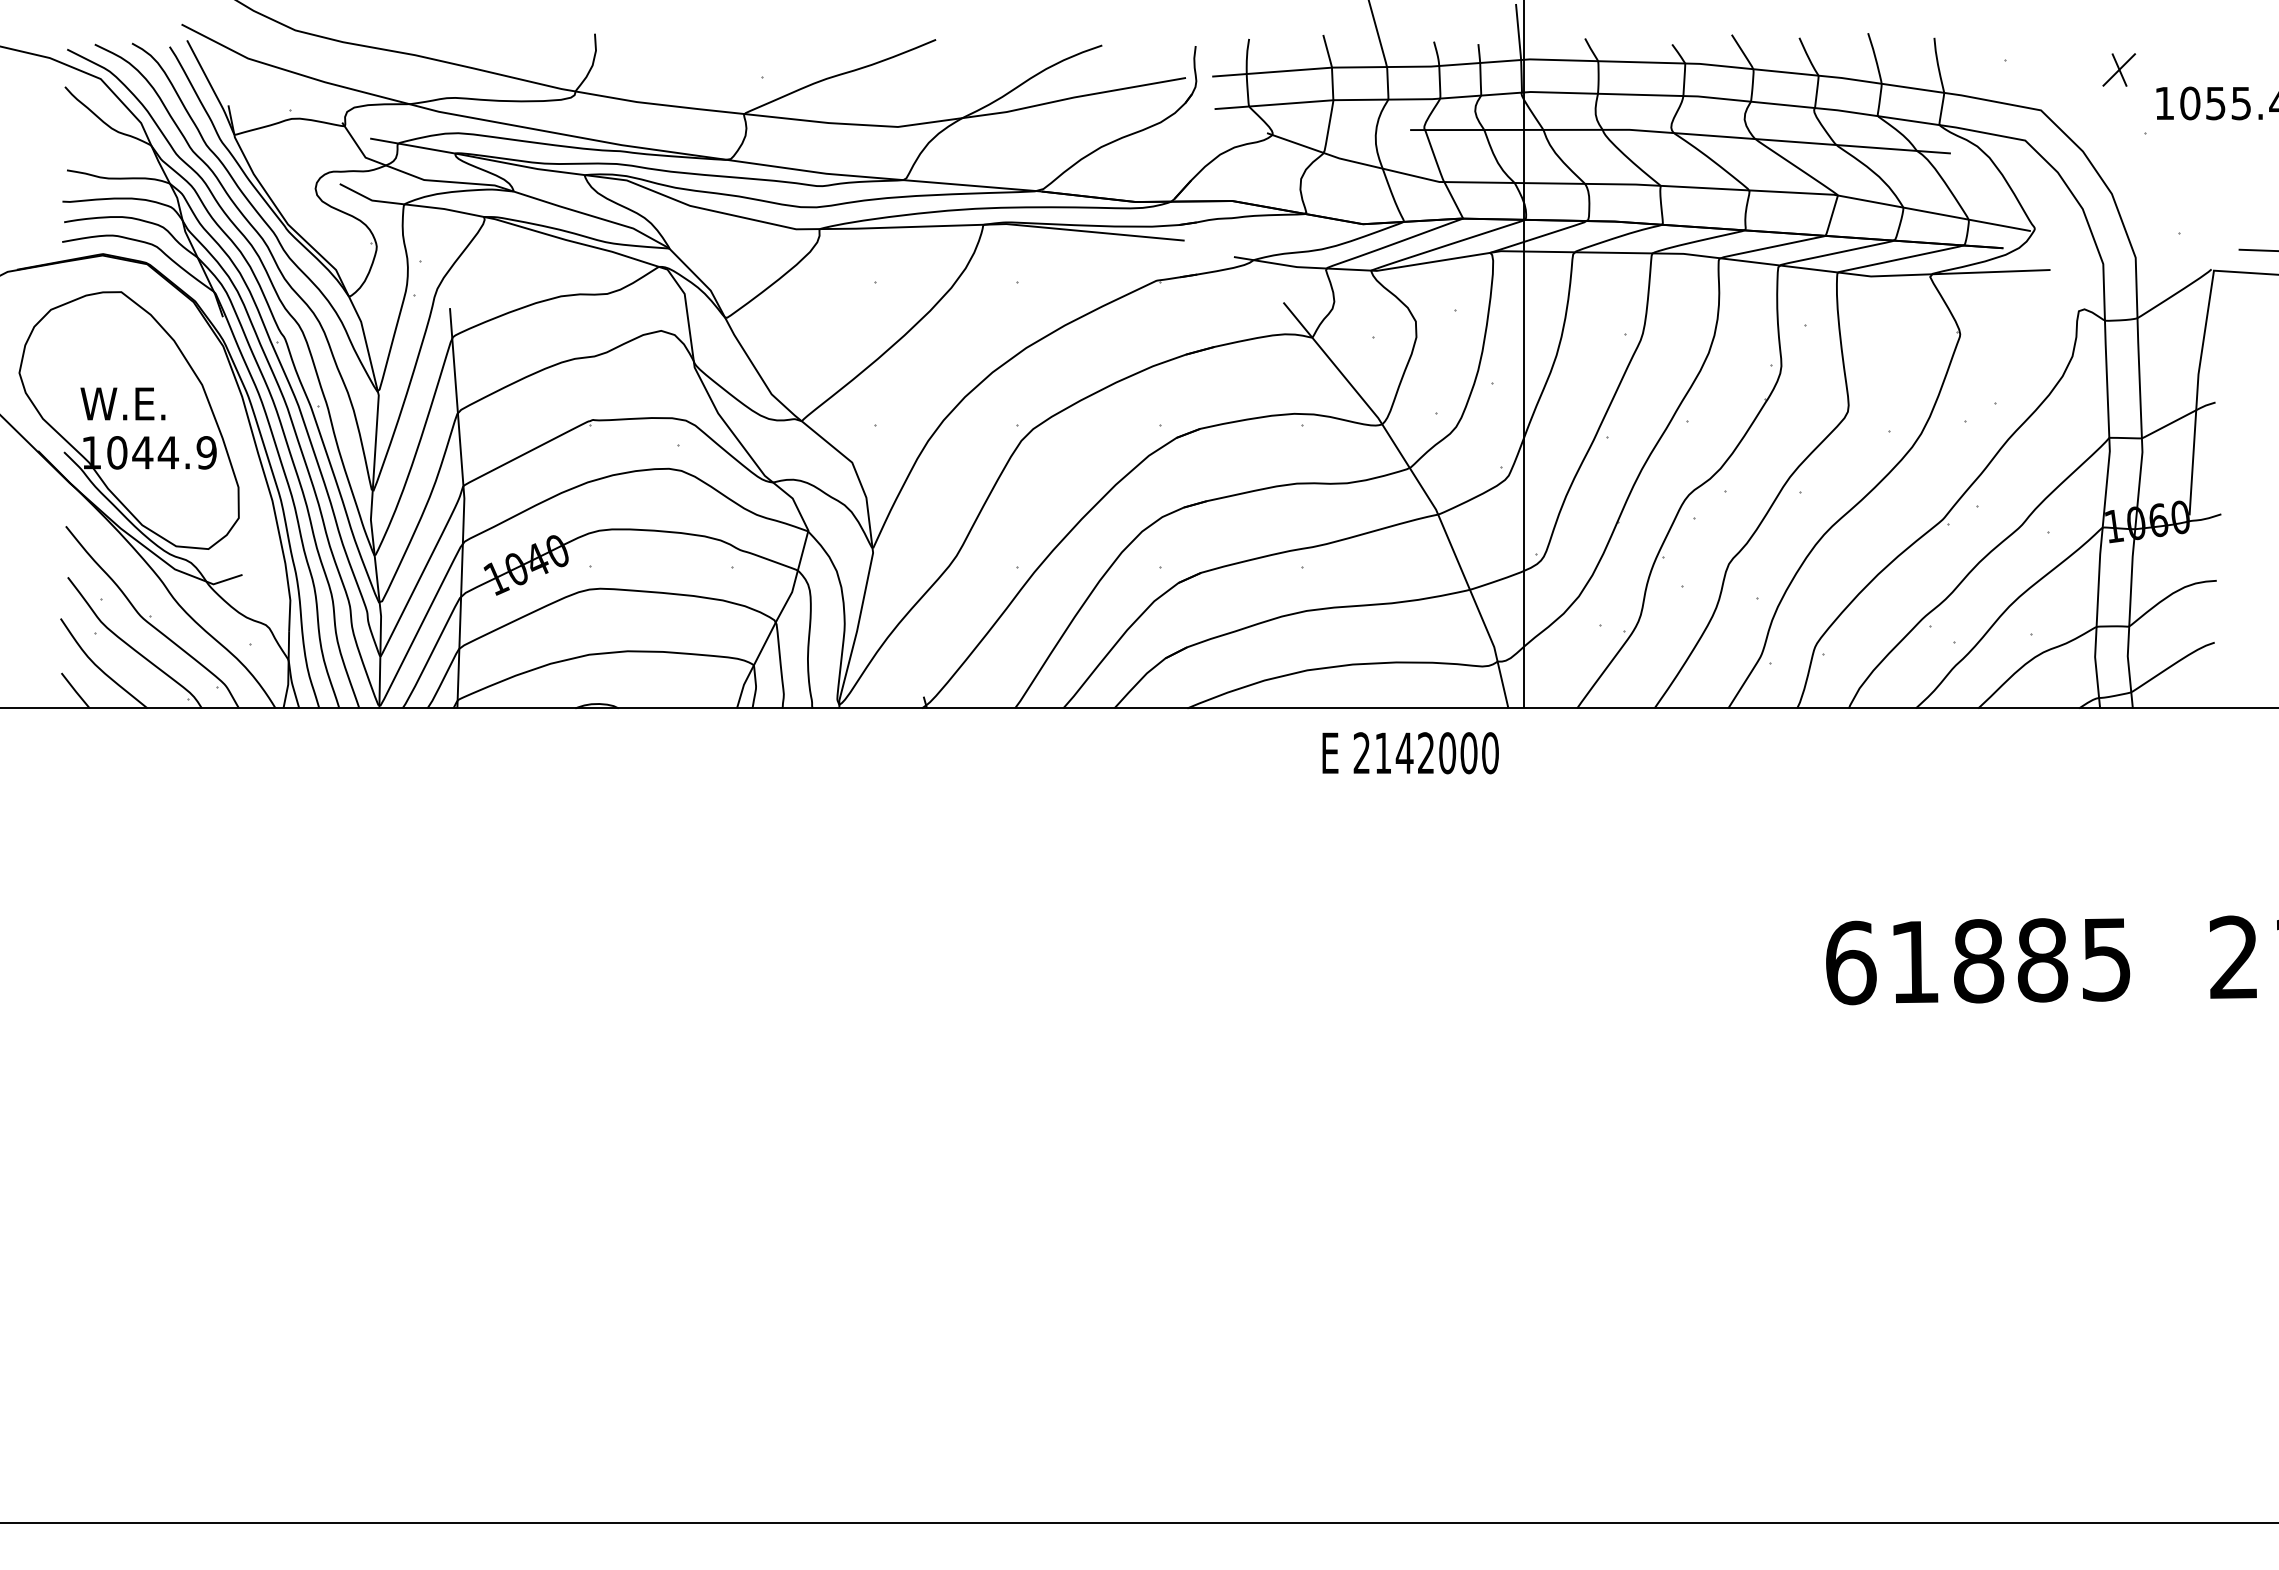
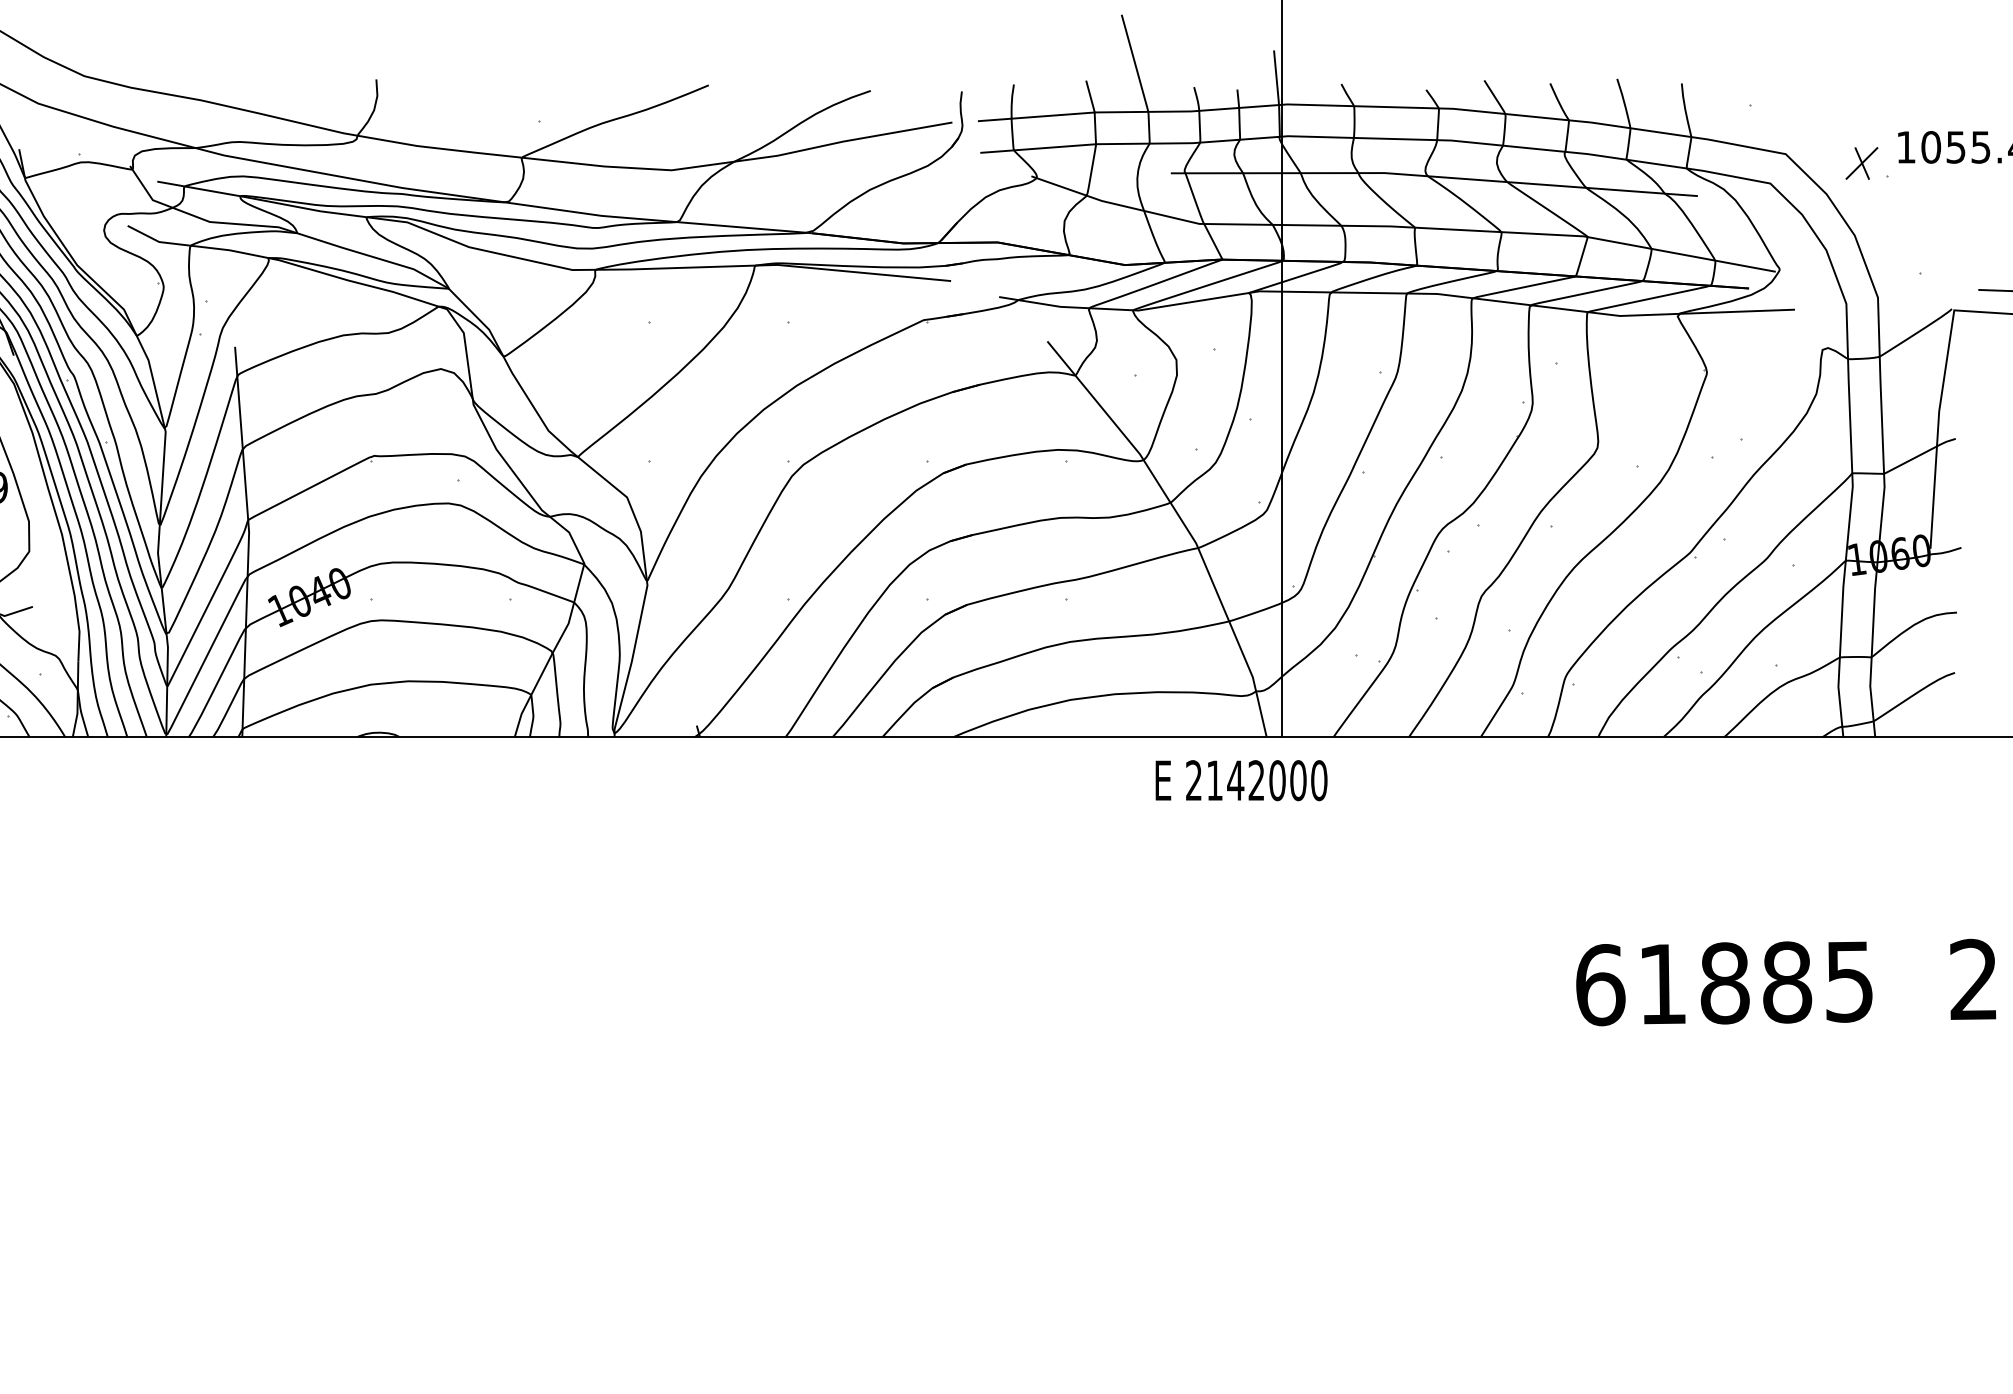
part: (2118, 69) -> (1861, 163), moved
text: (1410, 753) -> (1241, 780), moved

